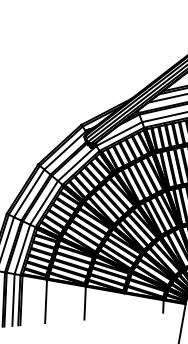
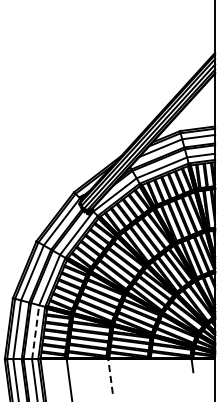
line: (22, 248) -> (35, 331), solid -> dashed
line: (85, 303) -> (110, 376), solid -> dashed

